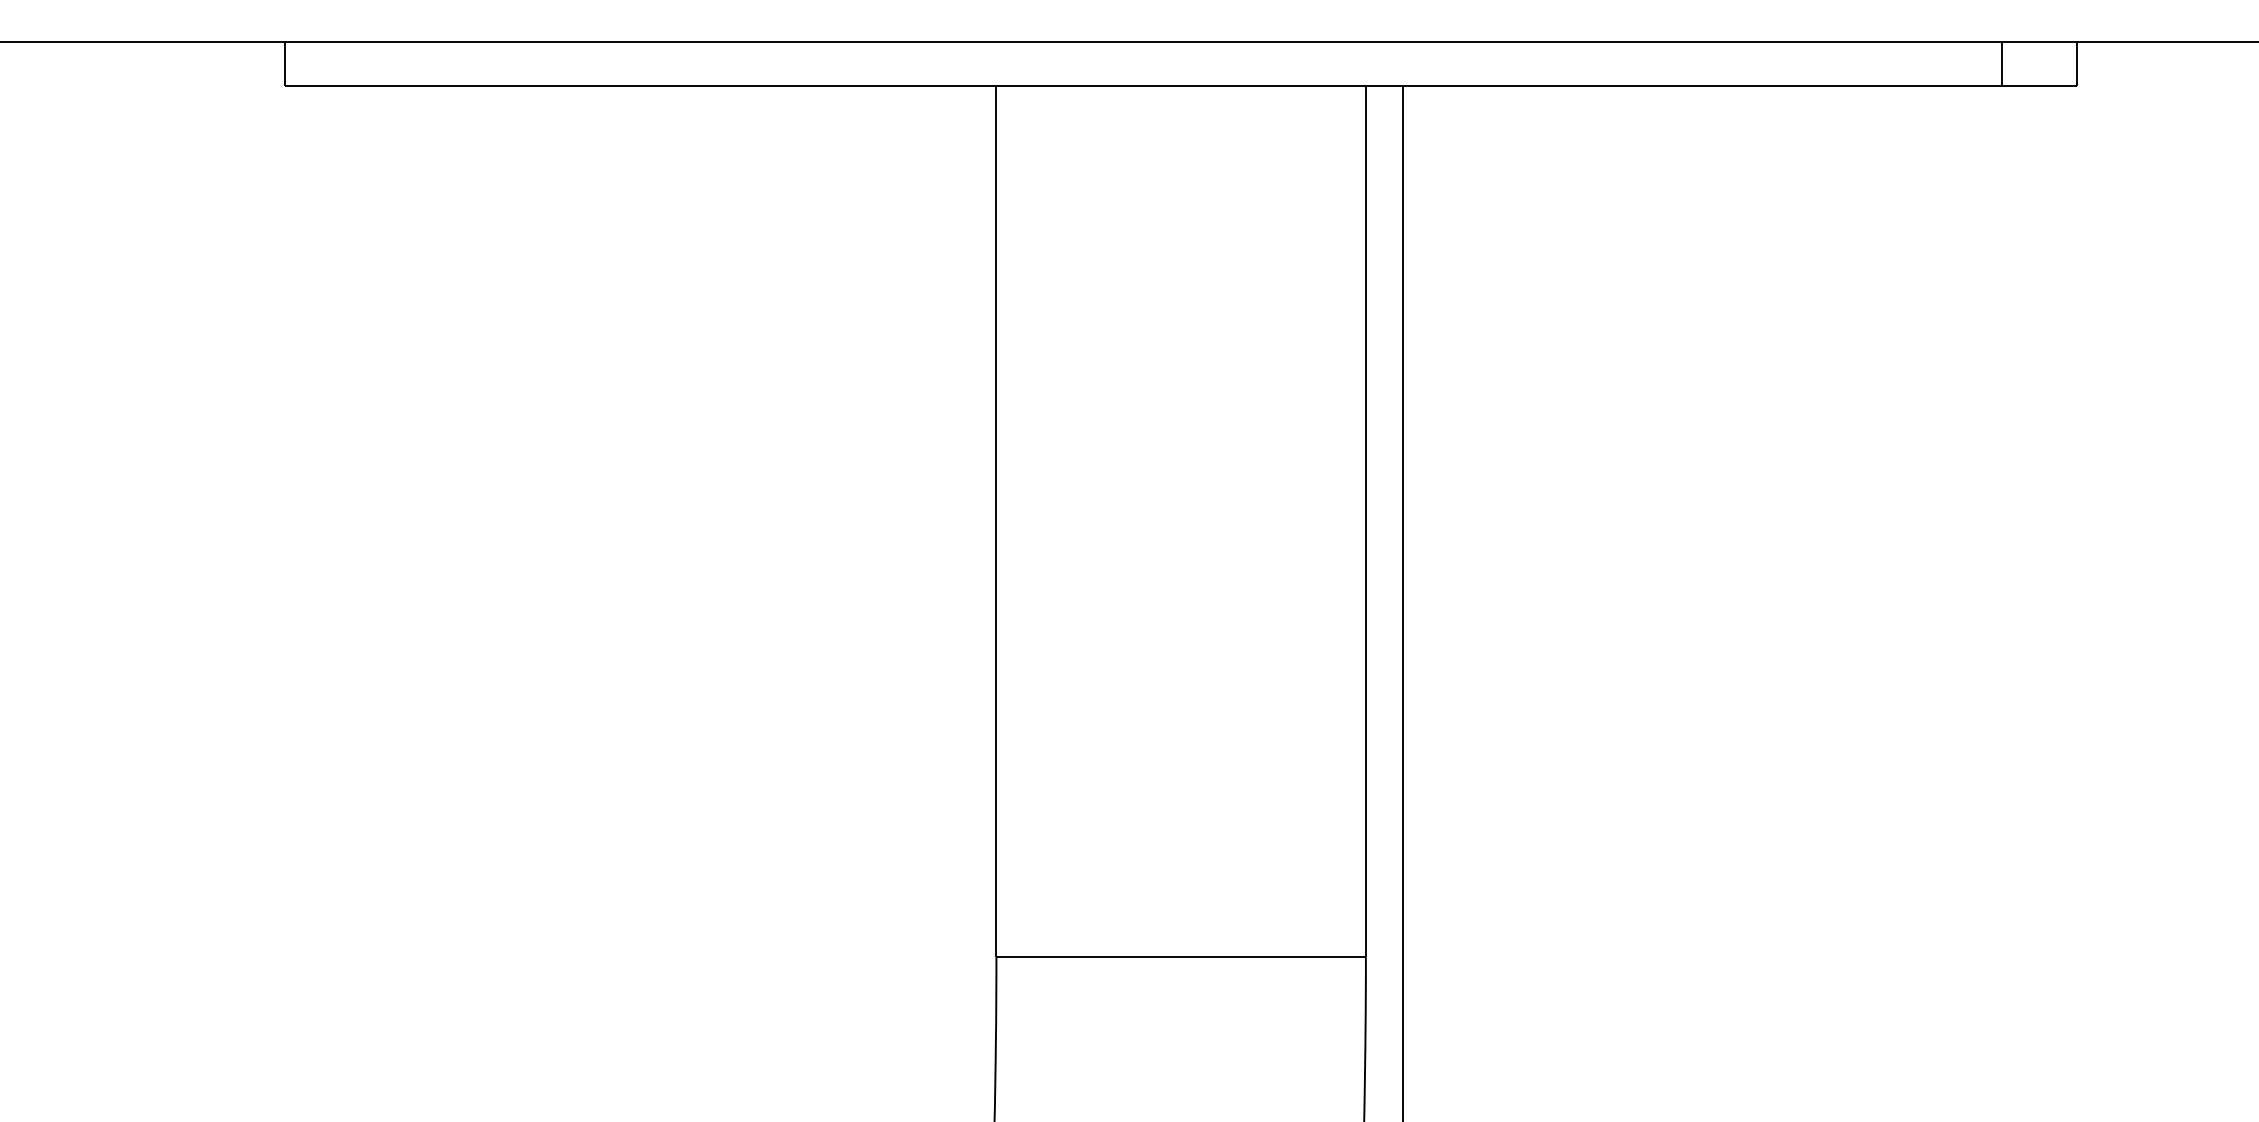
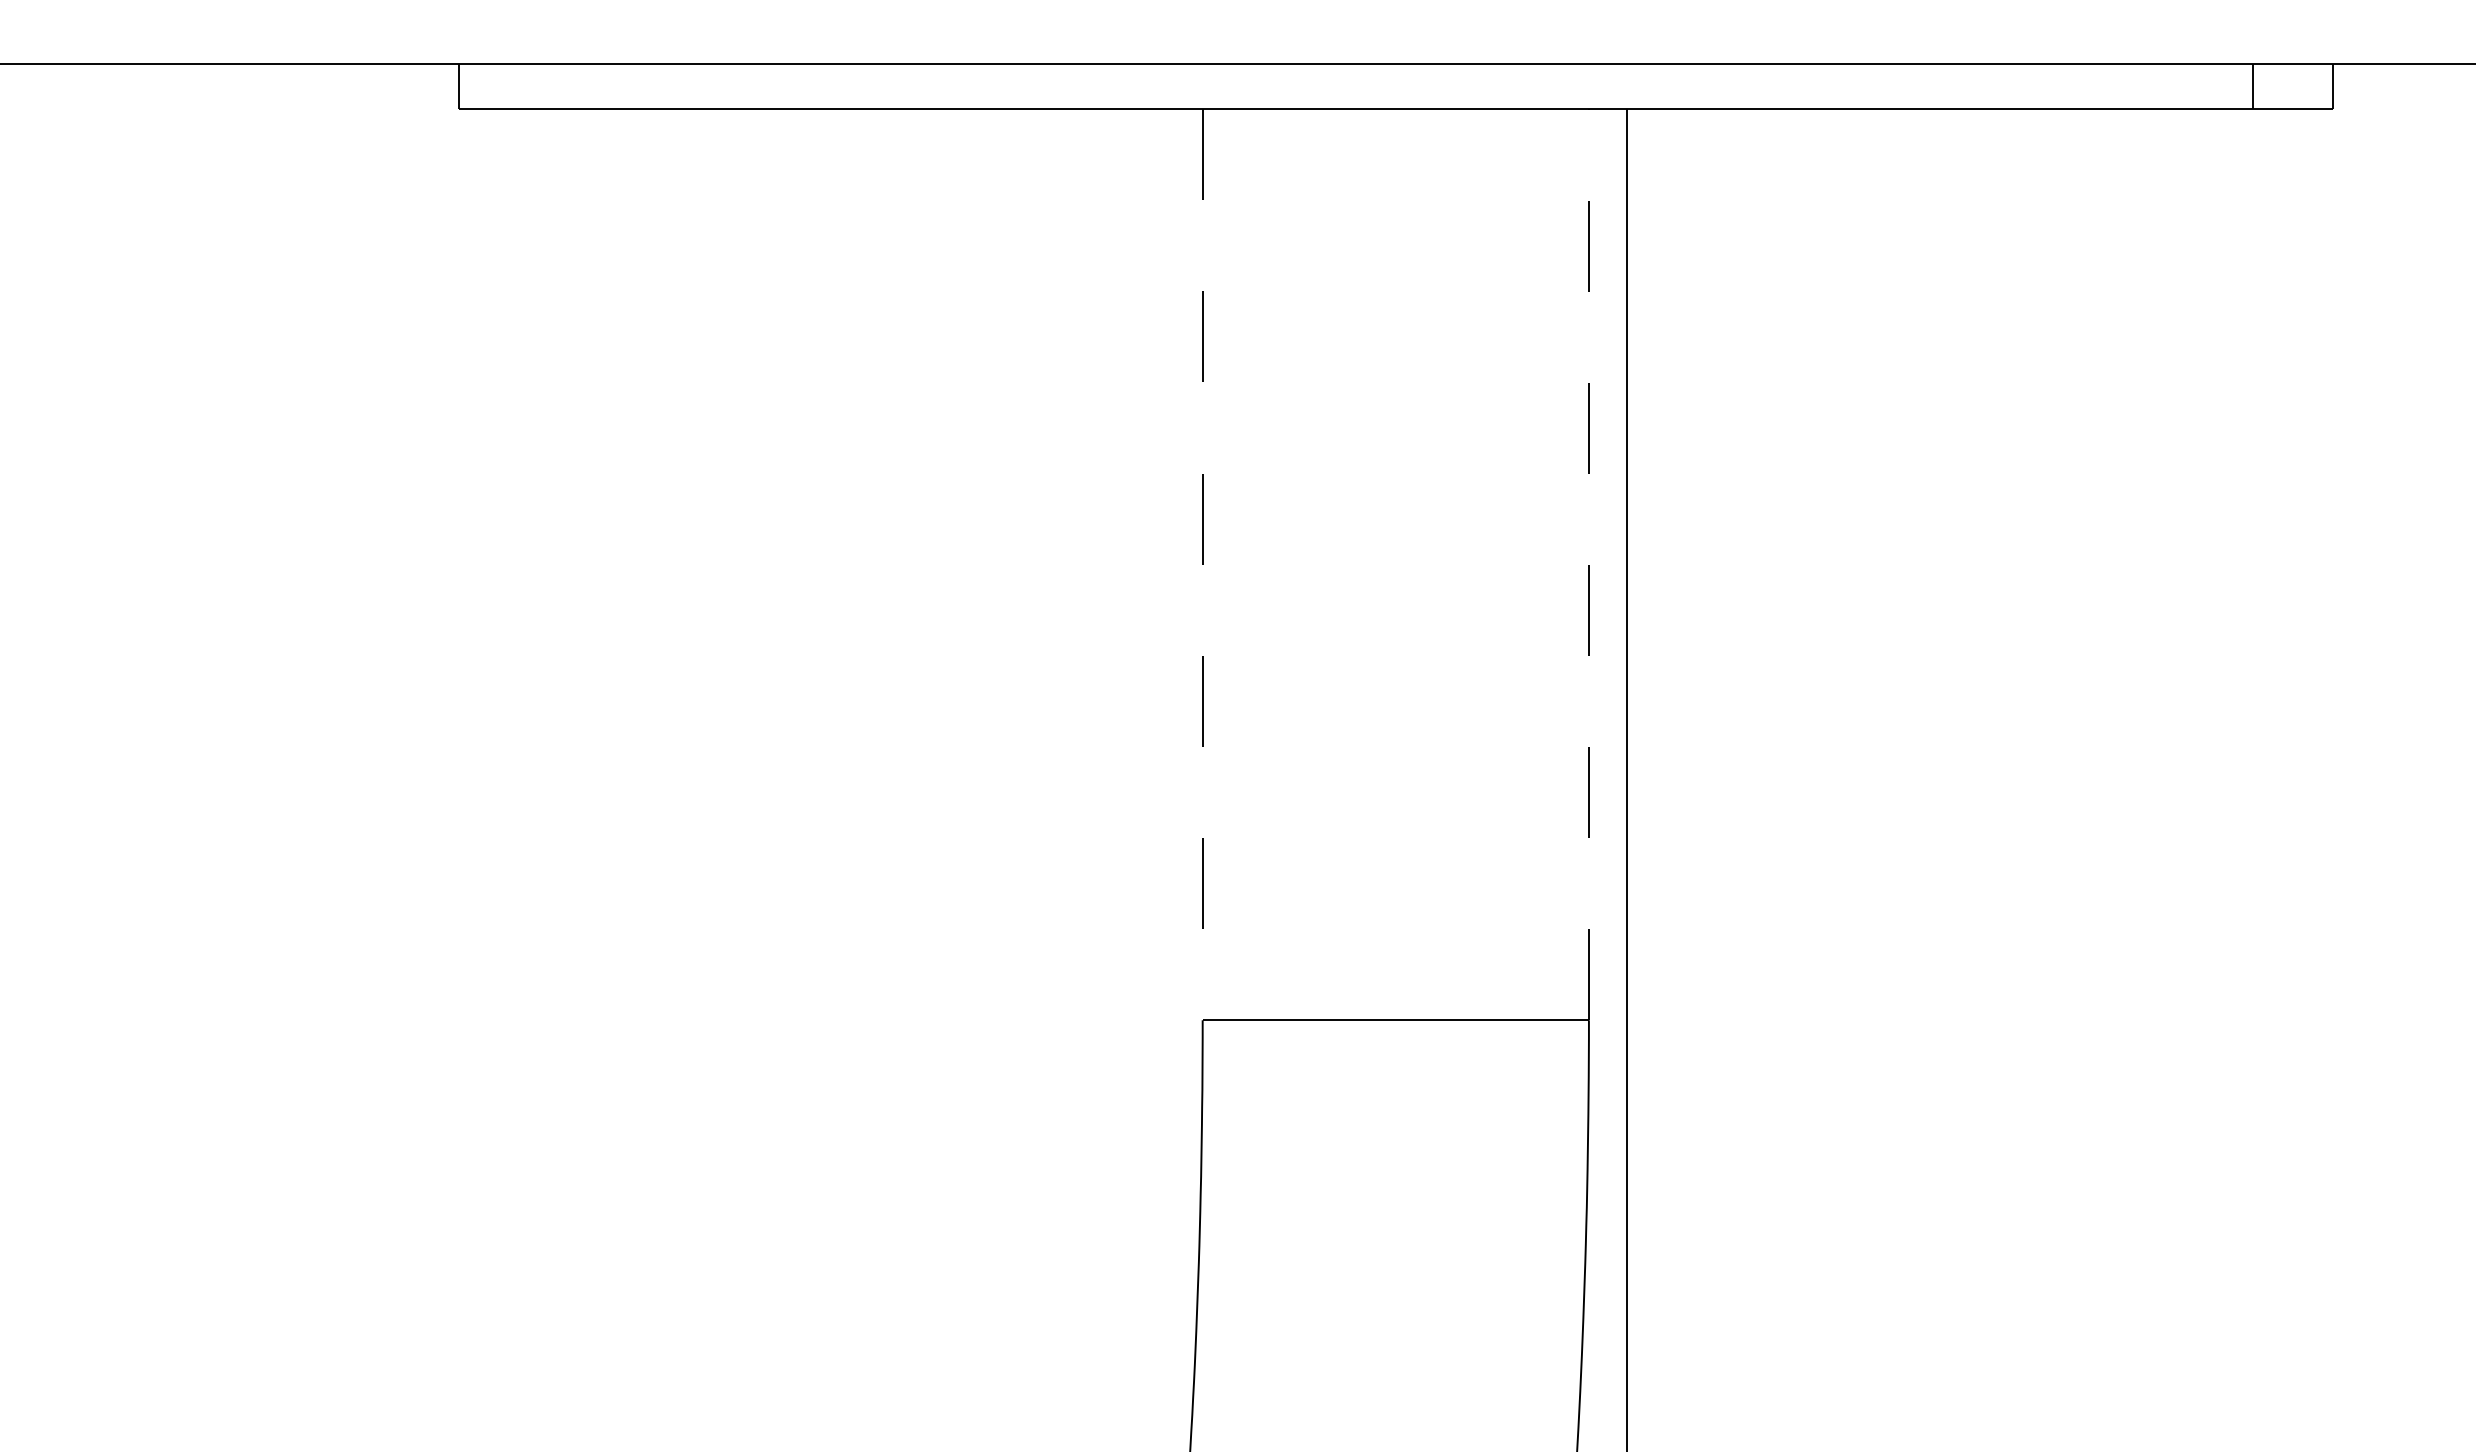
line: (996, 521) -> (1202, 564), solid -> dashed
line: (1365, 521) -> (1588, 564), solid -> dashed

